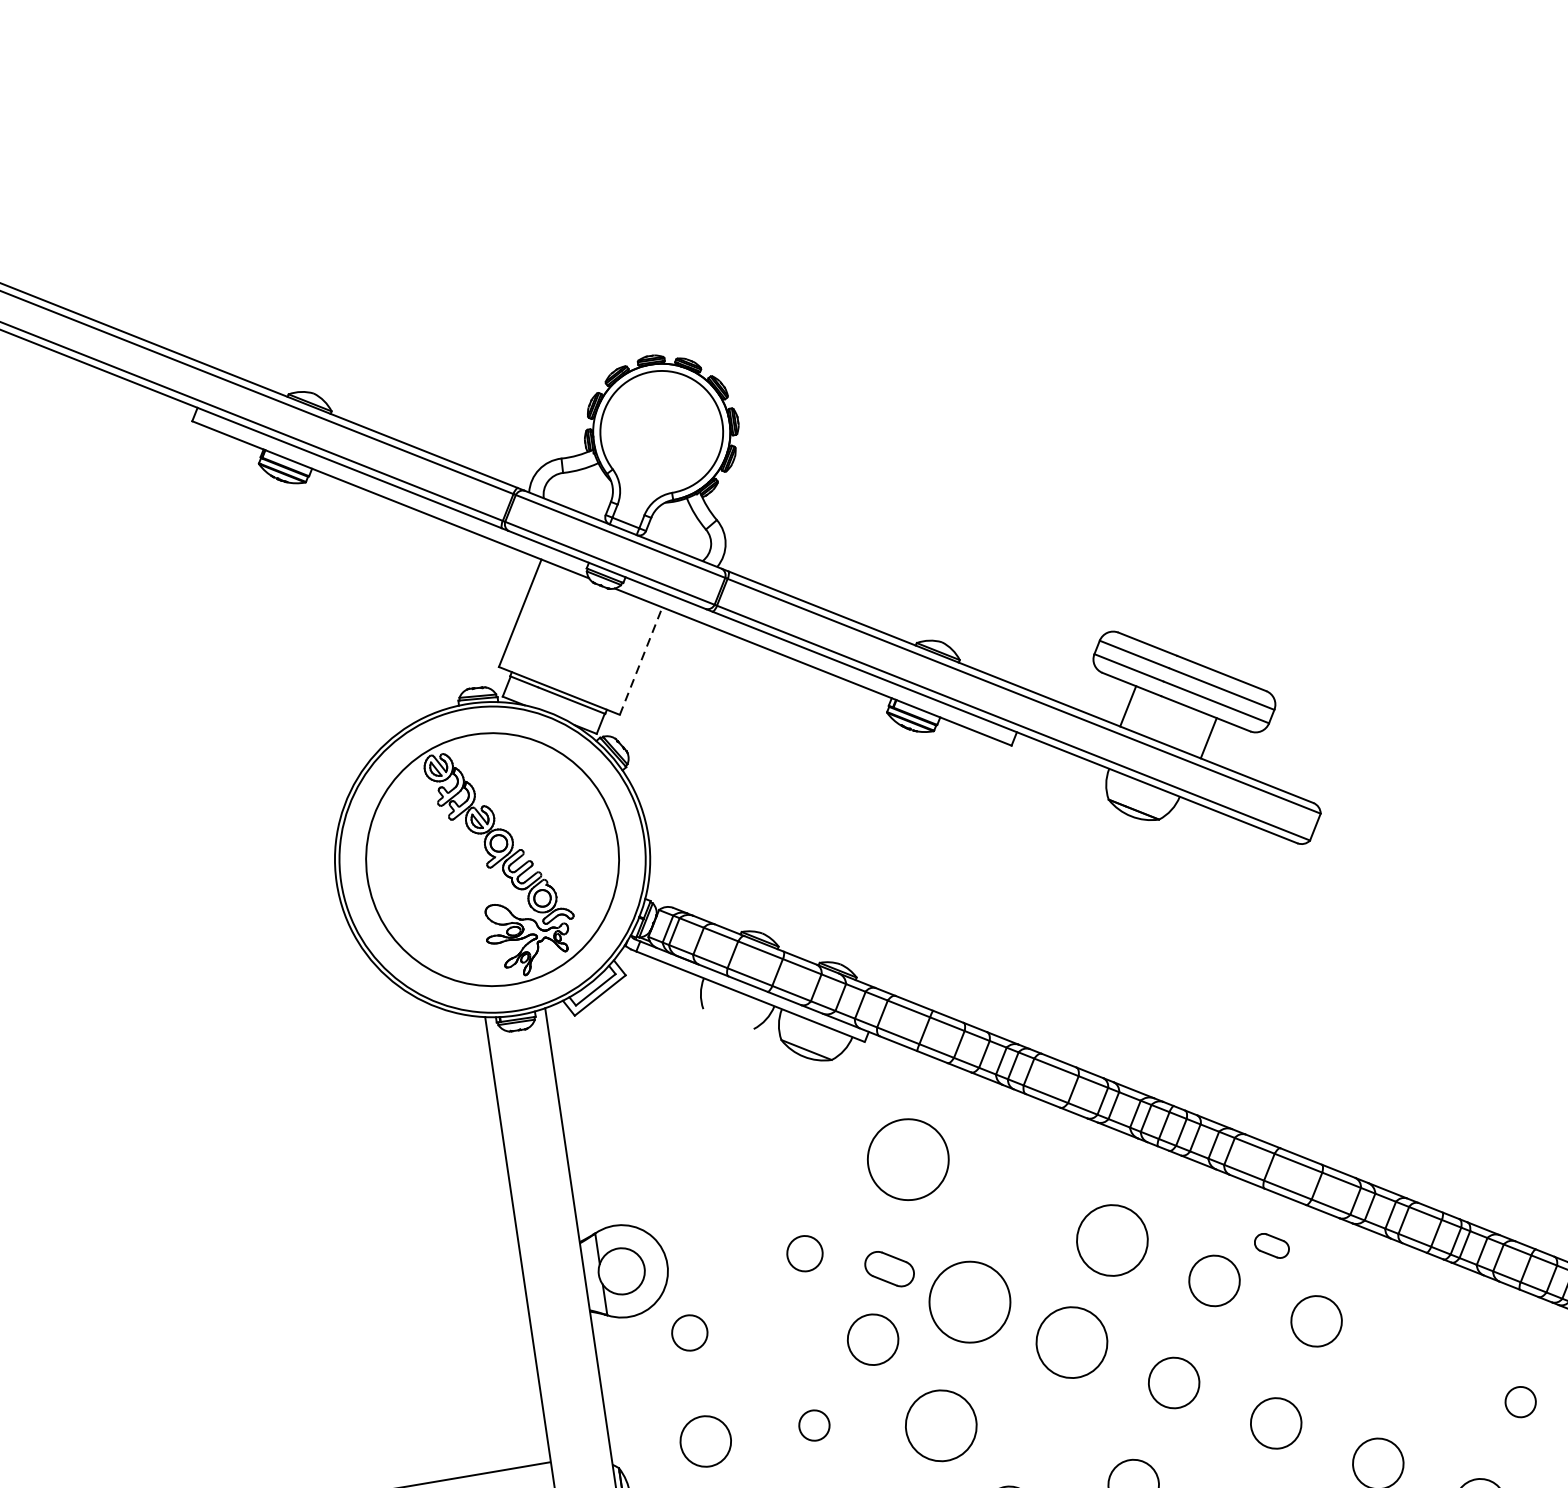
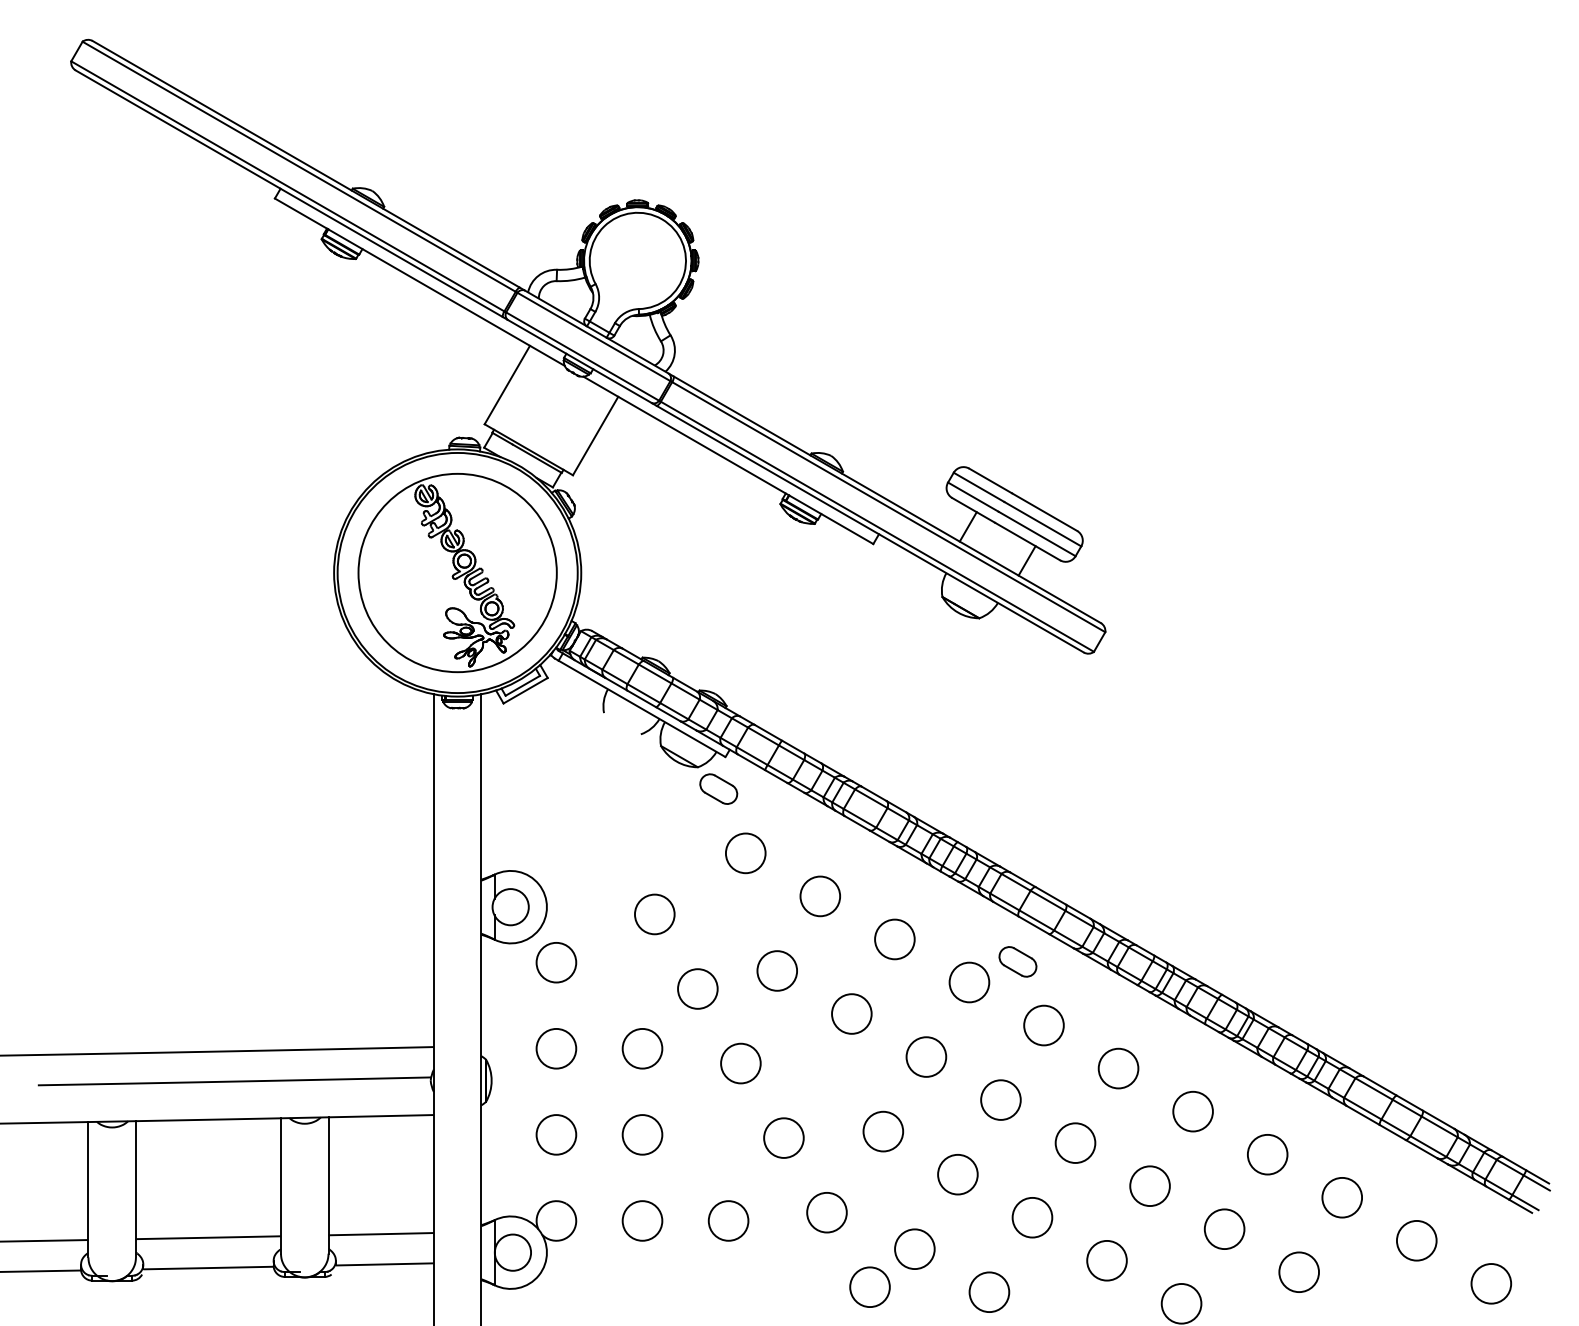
line: (640, 660) -> (595, 435), dashed -> solid
circle: (907, 1159) -> (745, 853), size x0.62
circle: (1009, 1200) -> (819, 896), added
circle: (1111, 1240) -> (894, 939), size x0.71
part: (1271, 1245) -> (1017, 961), size x1.43
circle: (804, 1253) -> (654, 914), size x1.43
part: (889, 1268) -> (718, 788), moved
circle: (970, 1301) -> (777, 970), size x0.62
circle: (689, 1332) -> (556, 962), size x1.43
circle: (1071, 1342) -> (851, 1013), size x0.71
circle: (1418, 1361) -> (1118, 1068), added
circle: (1519, 1402) -> (1192, 1111), size x1.67
circle: (814, 1425) -> (642, 1048), size x1.67
circle: (940, 1425) -> (740, 1063), size x0.71

